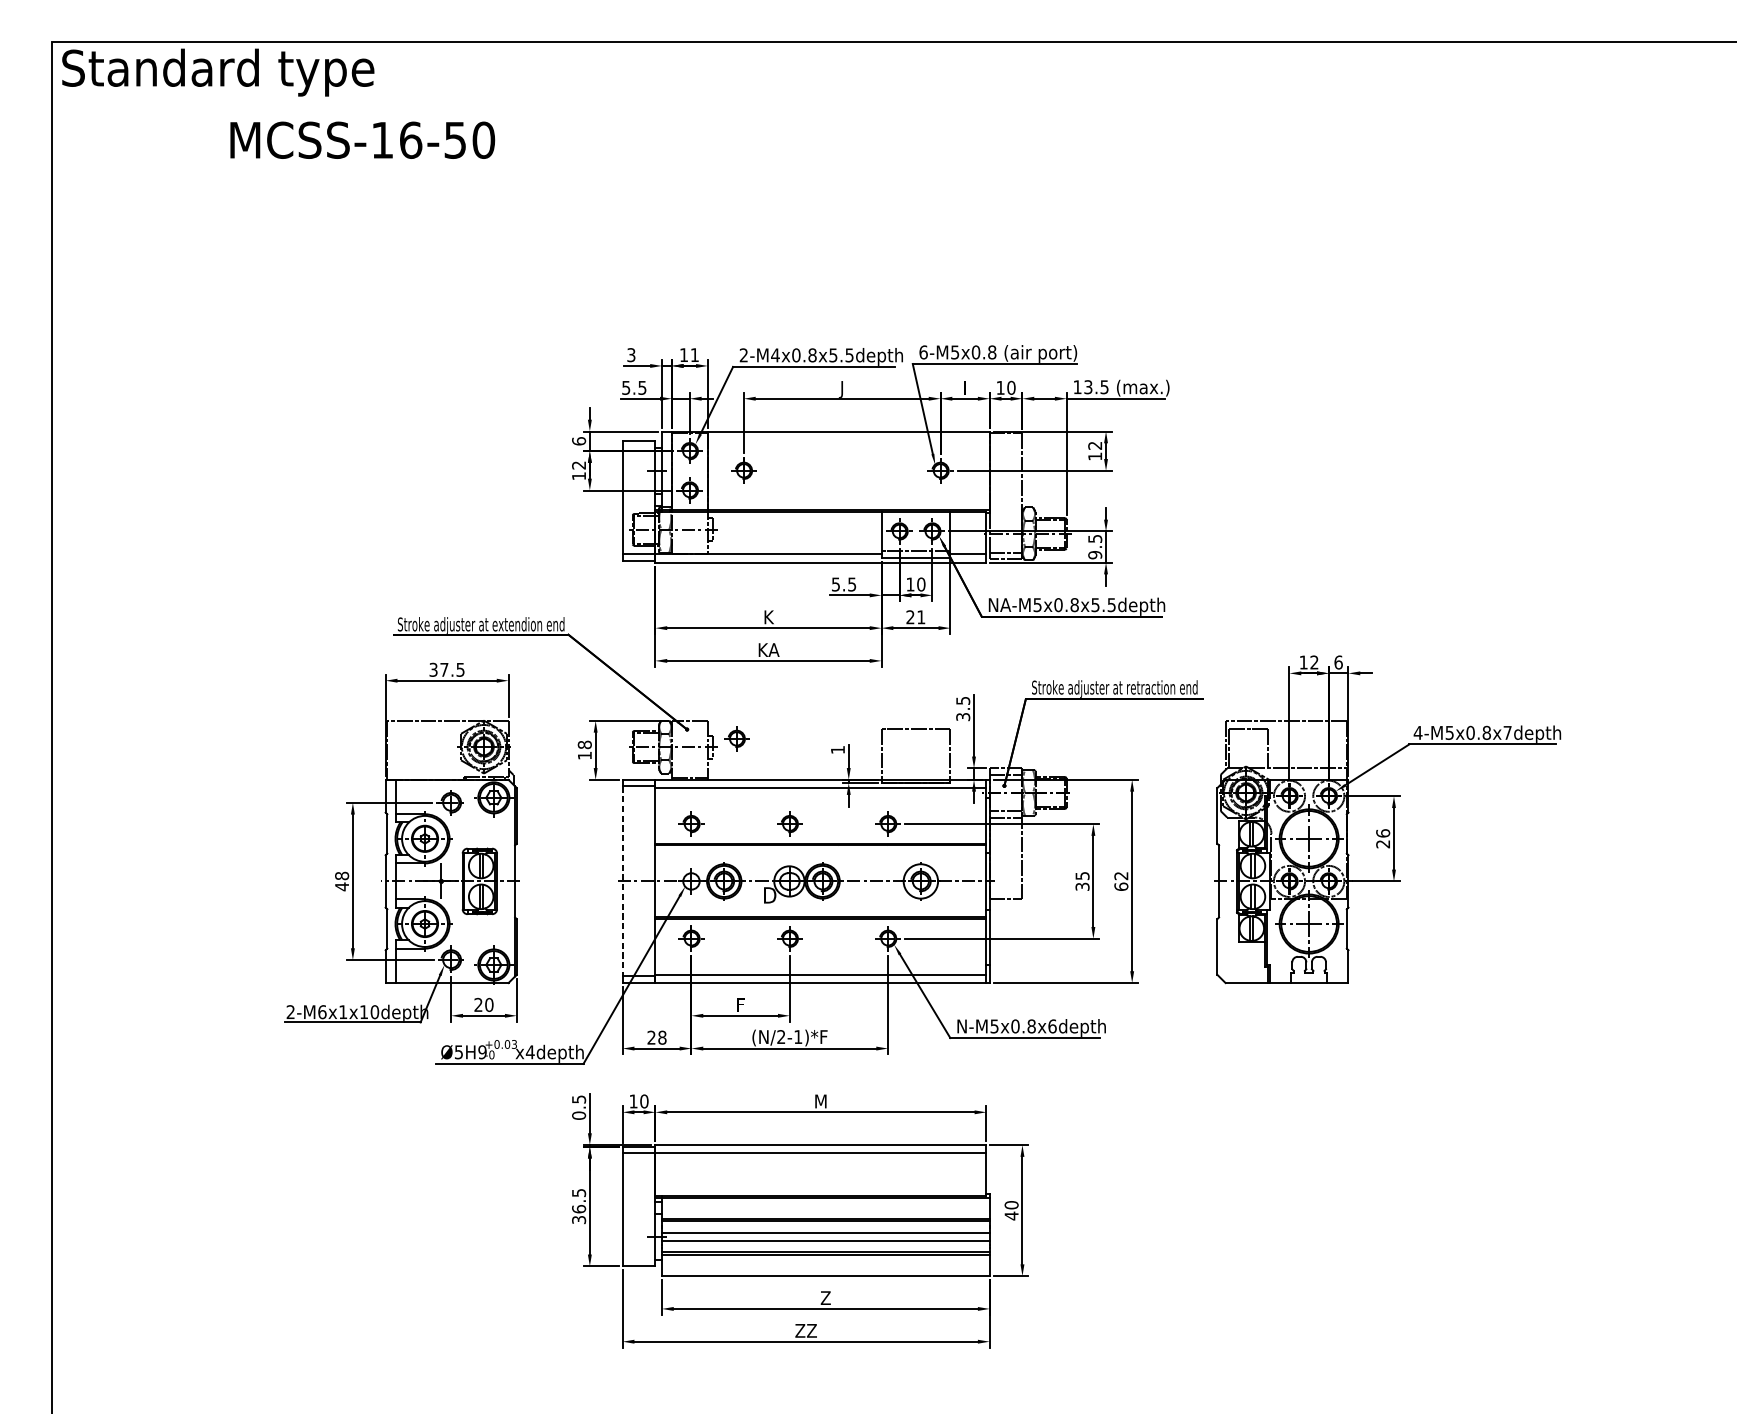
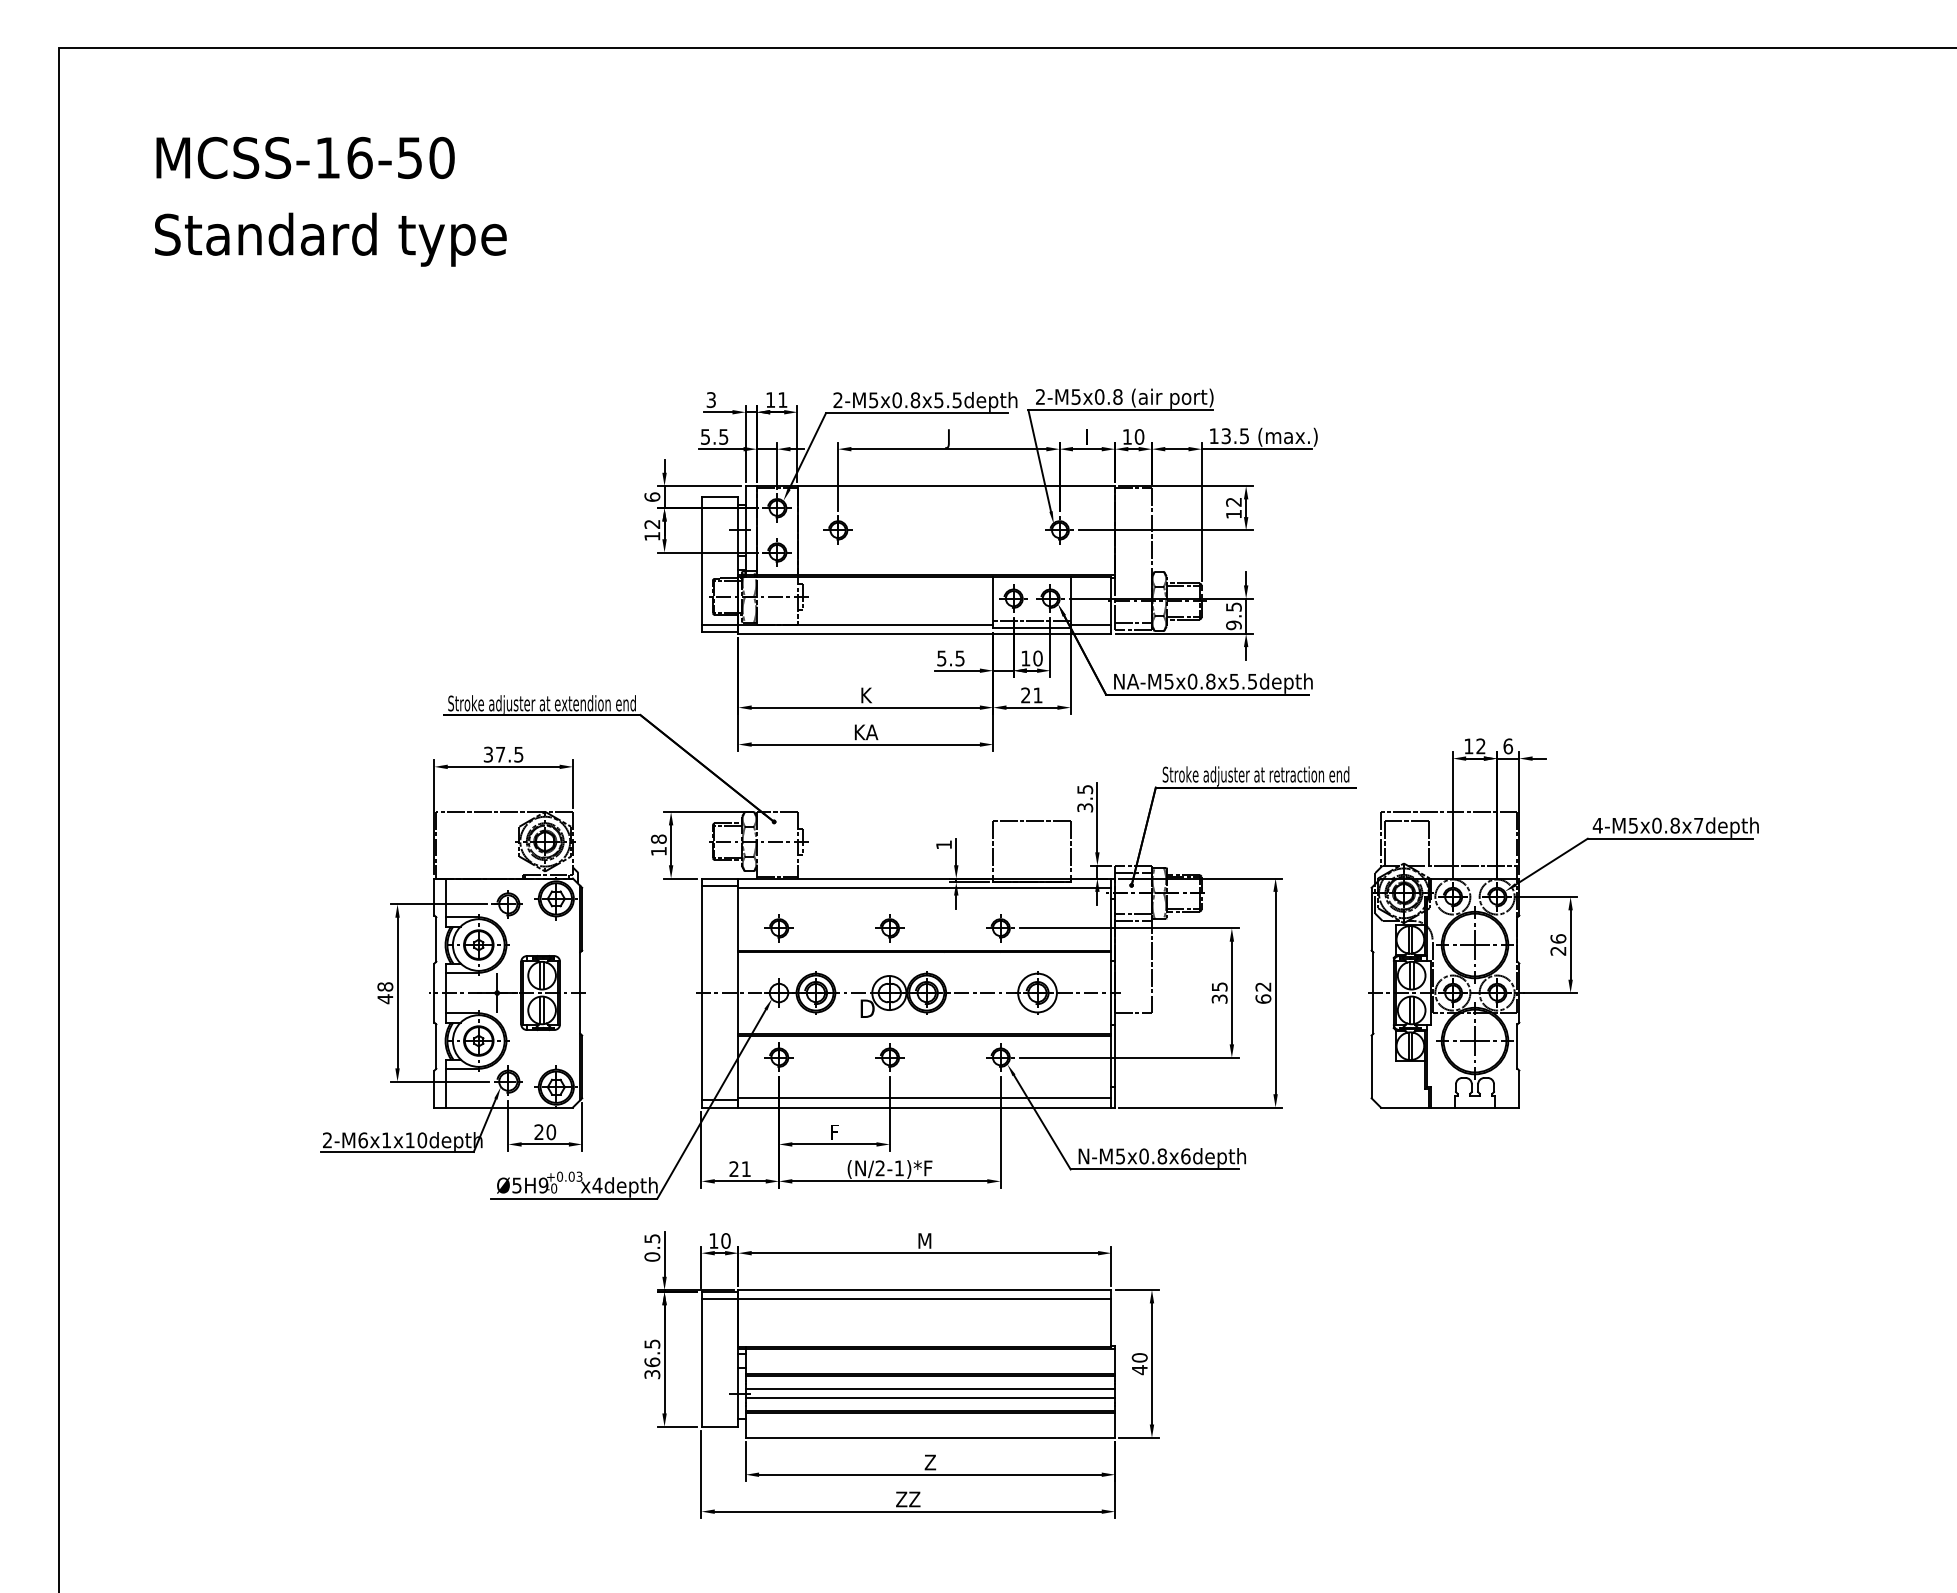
text: (217, 72) -> (330, 239), moved
text: (362, 139) -> (305, 157), moved
text: (923, 352) -> (1040, 396), 6-M5x0.8 -> 2-M5x0.8
text: (775, 355) -> (873, 400), 2-M4x0.8x5.5depth -> 2-M5x0.8x5.5depth
part: (736, 738) -> (829, 832), removed
line: (622, 881) -> (701, 993), dashed -> solid
text: (662, 1038) -> (746, 1169), 28 -> 21

